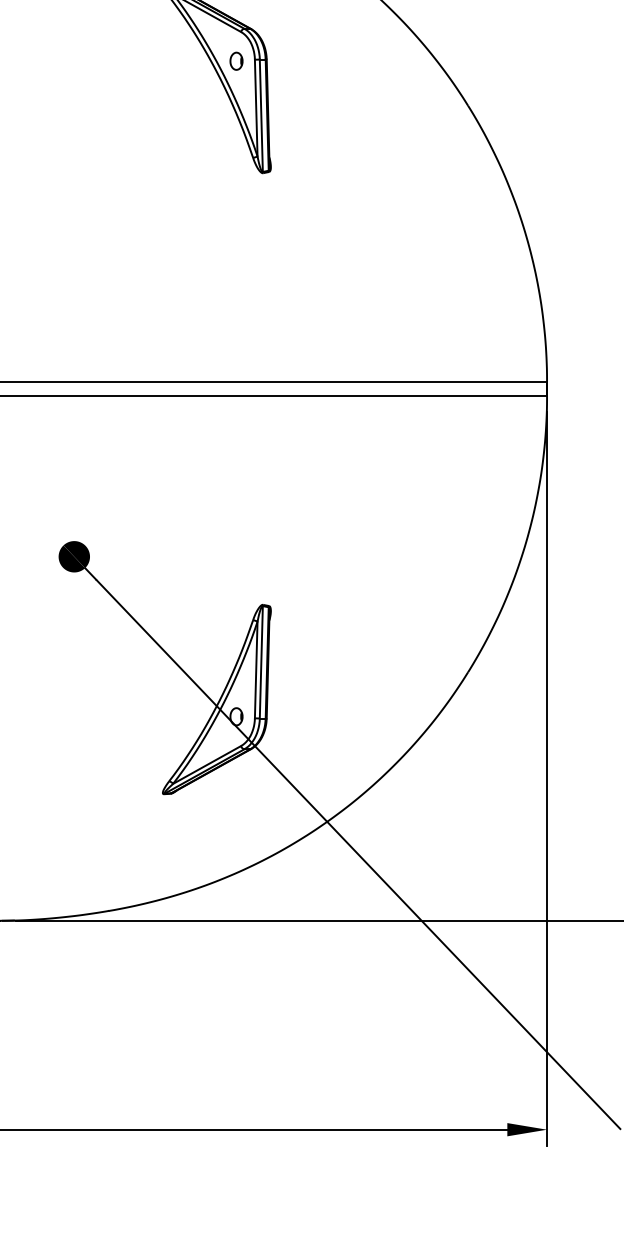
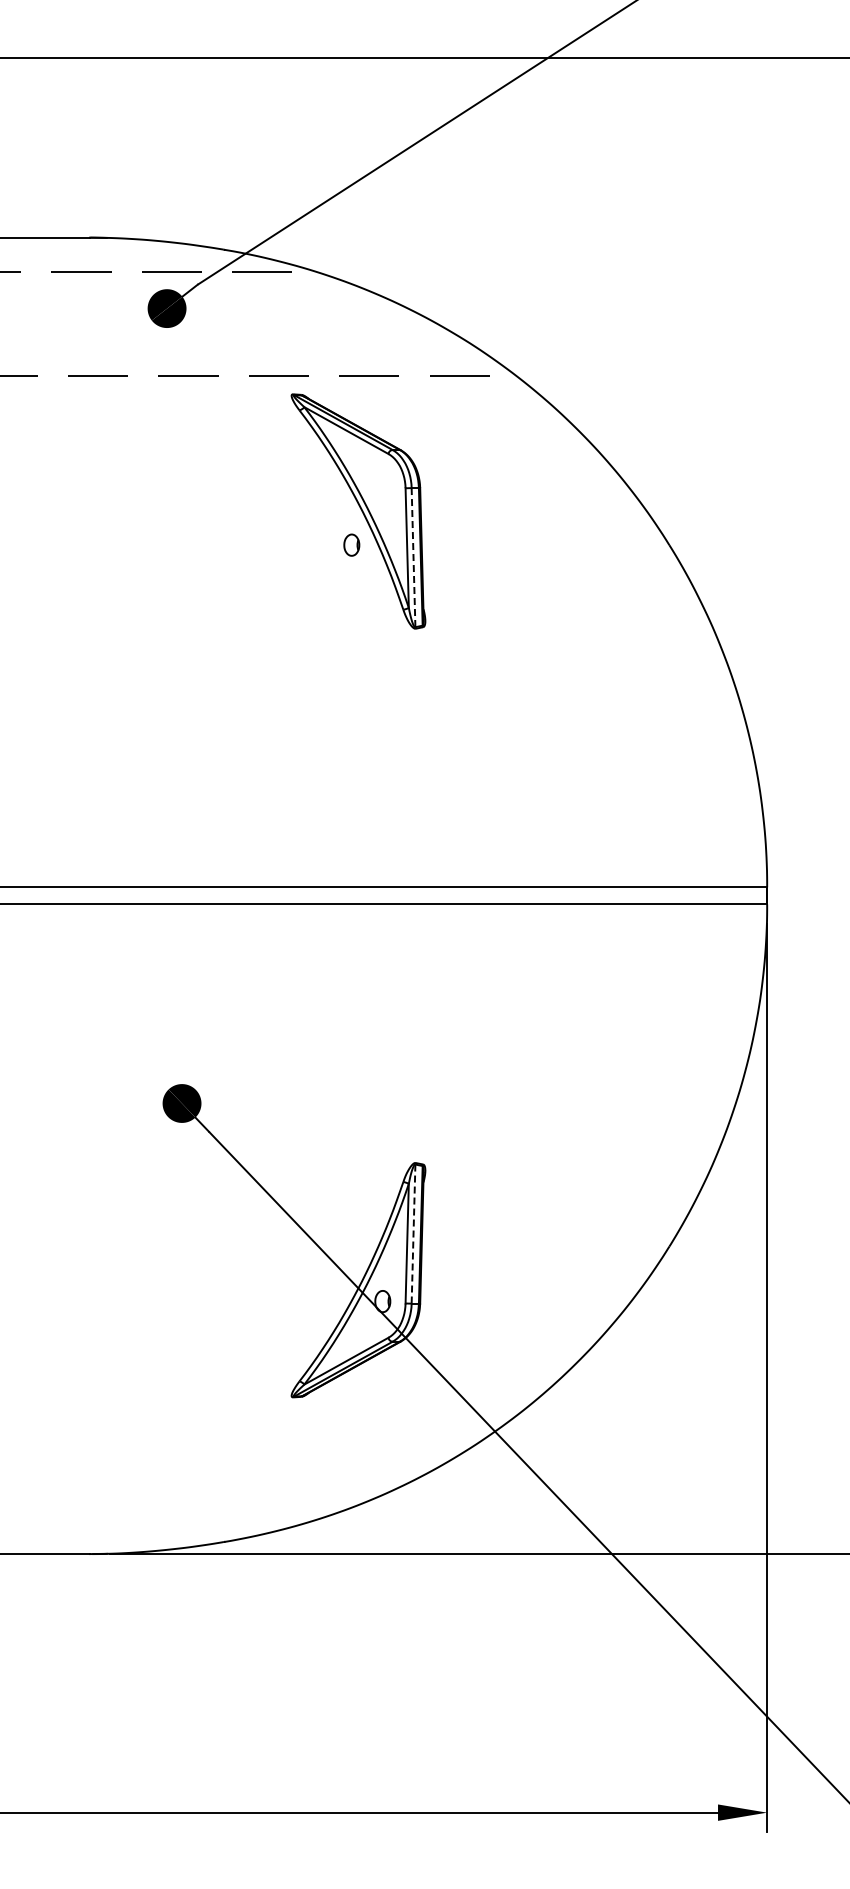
part: (236, 60) -> (351, 544), moved
line: (261, 115) -> (413, 557), solid -> dashed
line: (261, 662) -> (413, 1234), solid -> dashed

